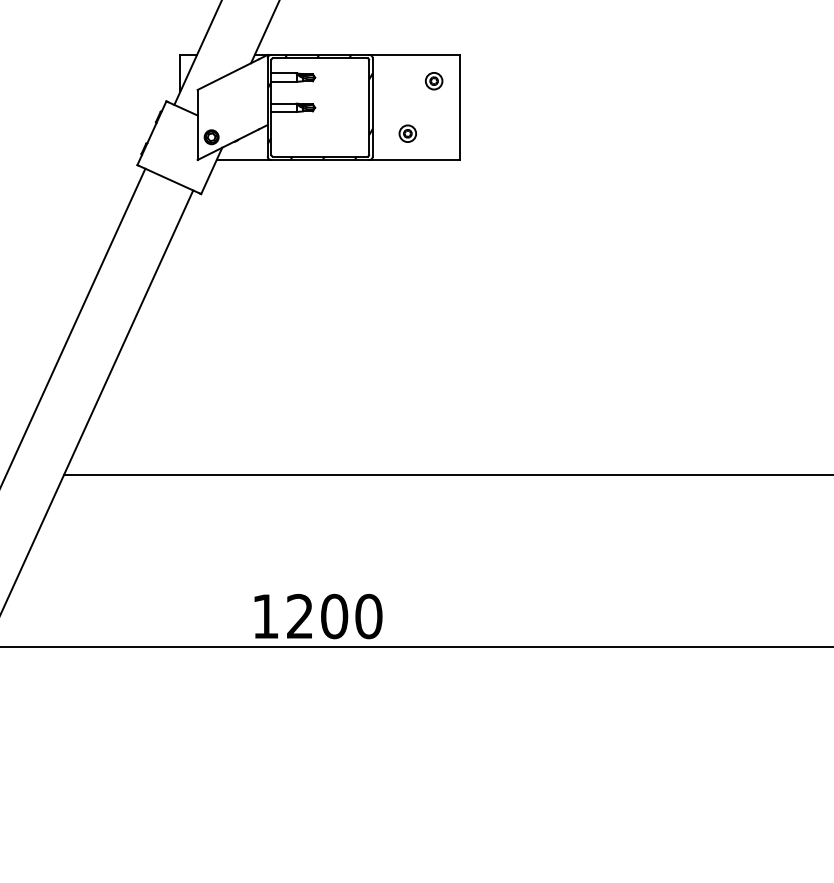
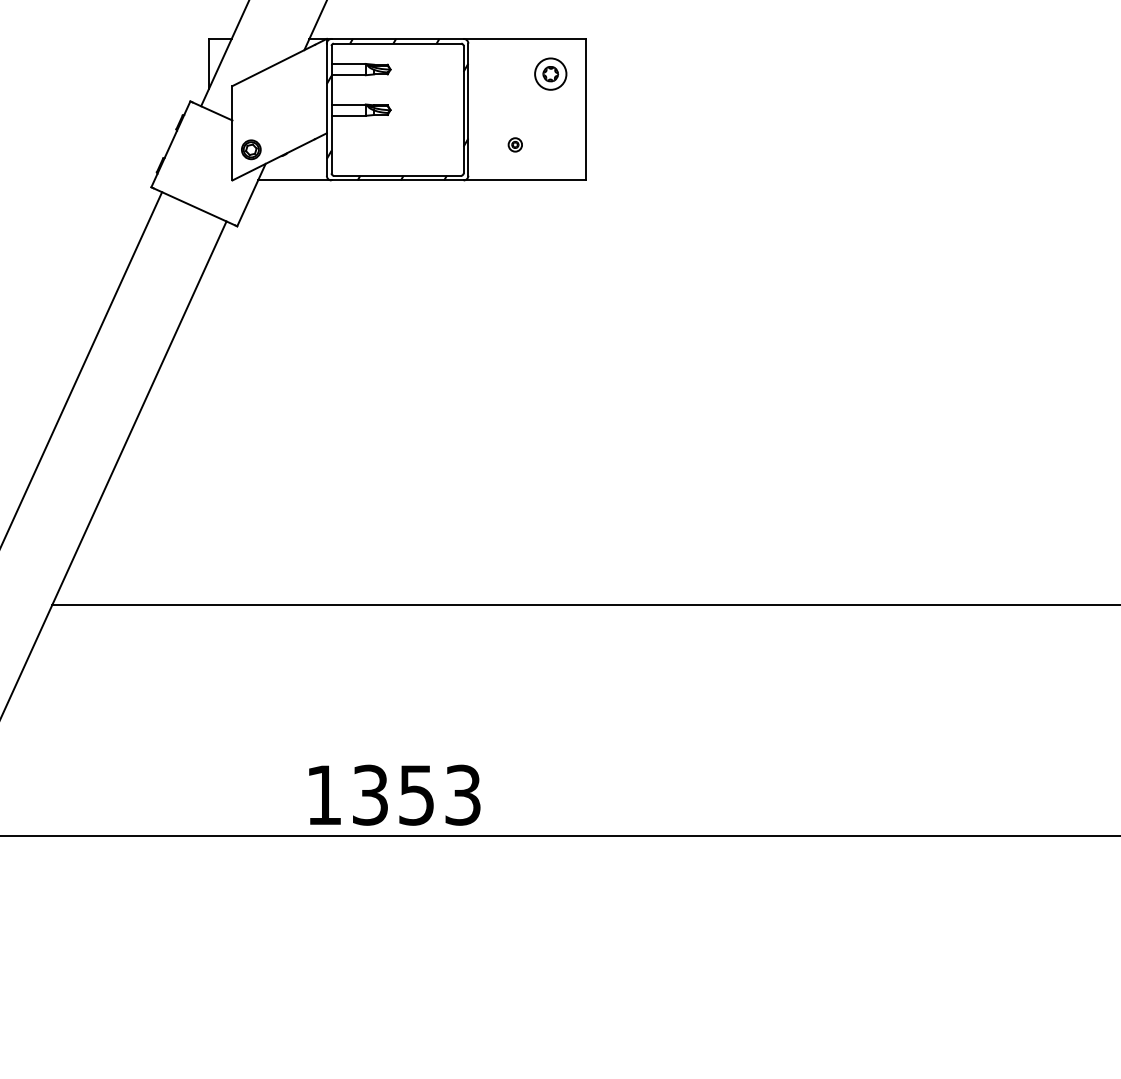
part: (434, 81) -> (551, 74), size x1.4
part: (407, 133) -> (515, 144), size x0.6
text: (334, 616) -> (416, 795), 1200 -> 1353

